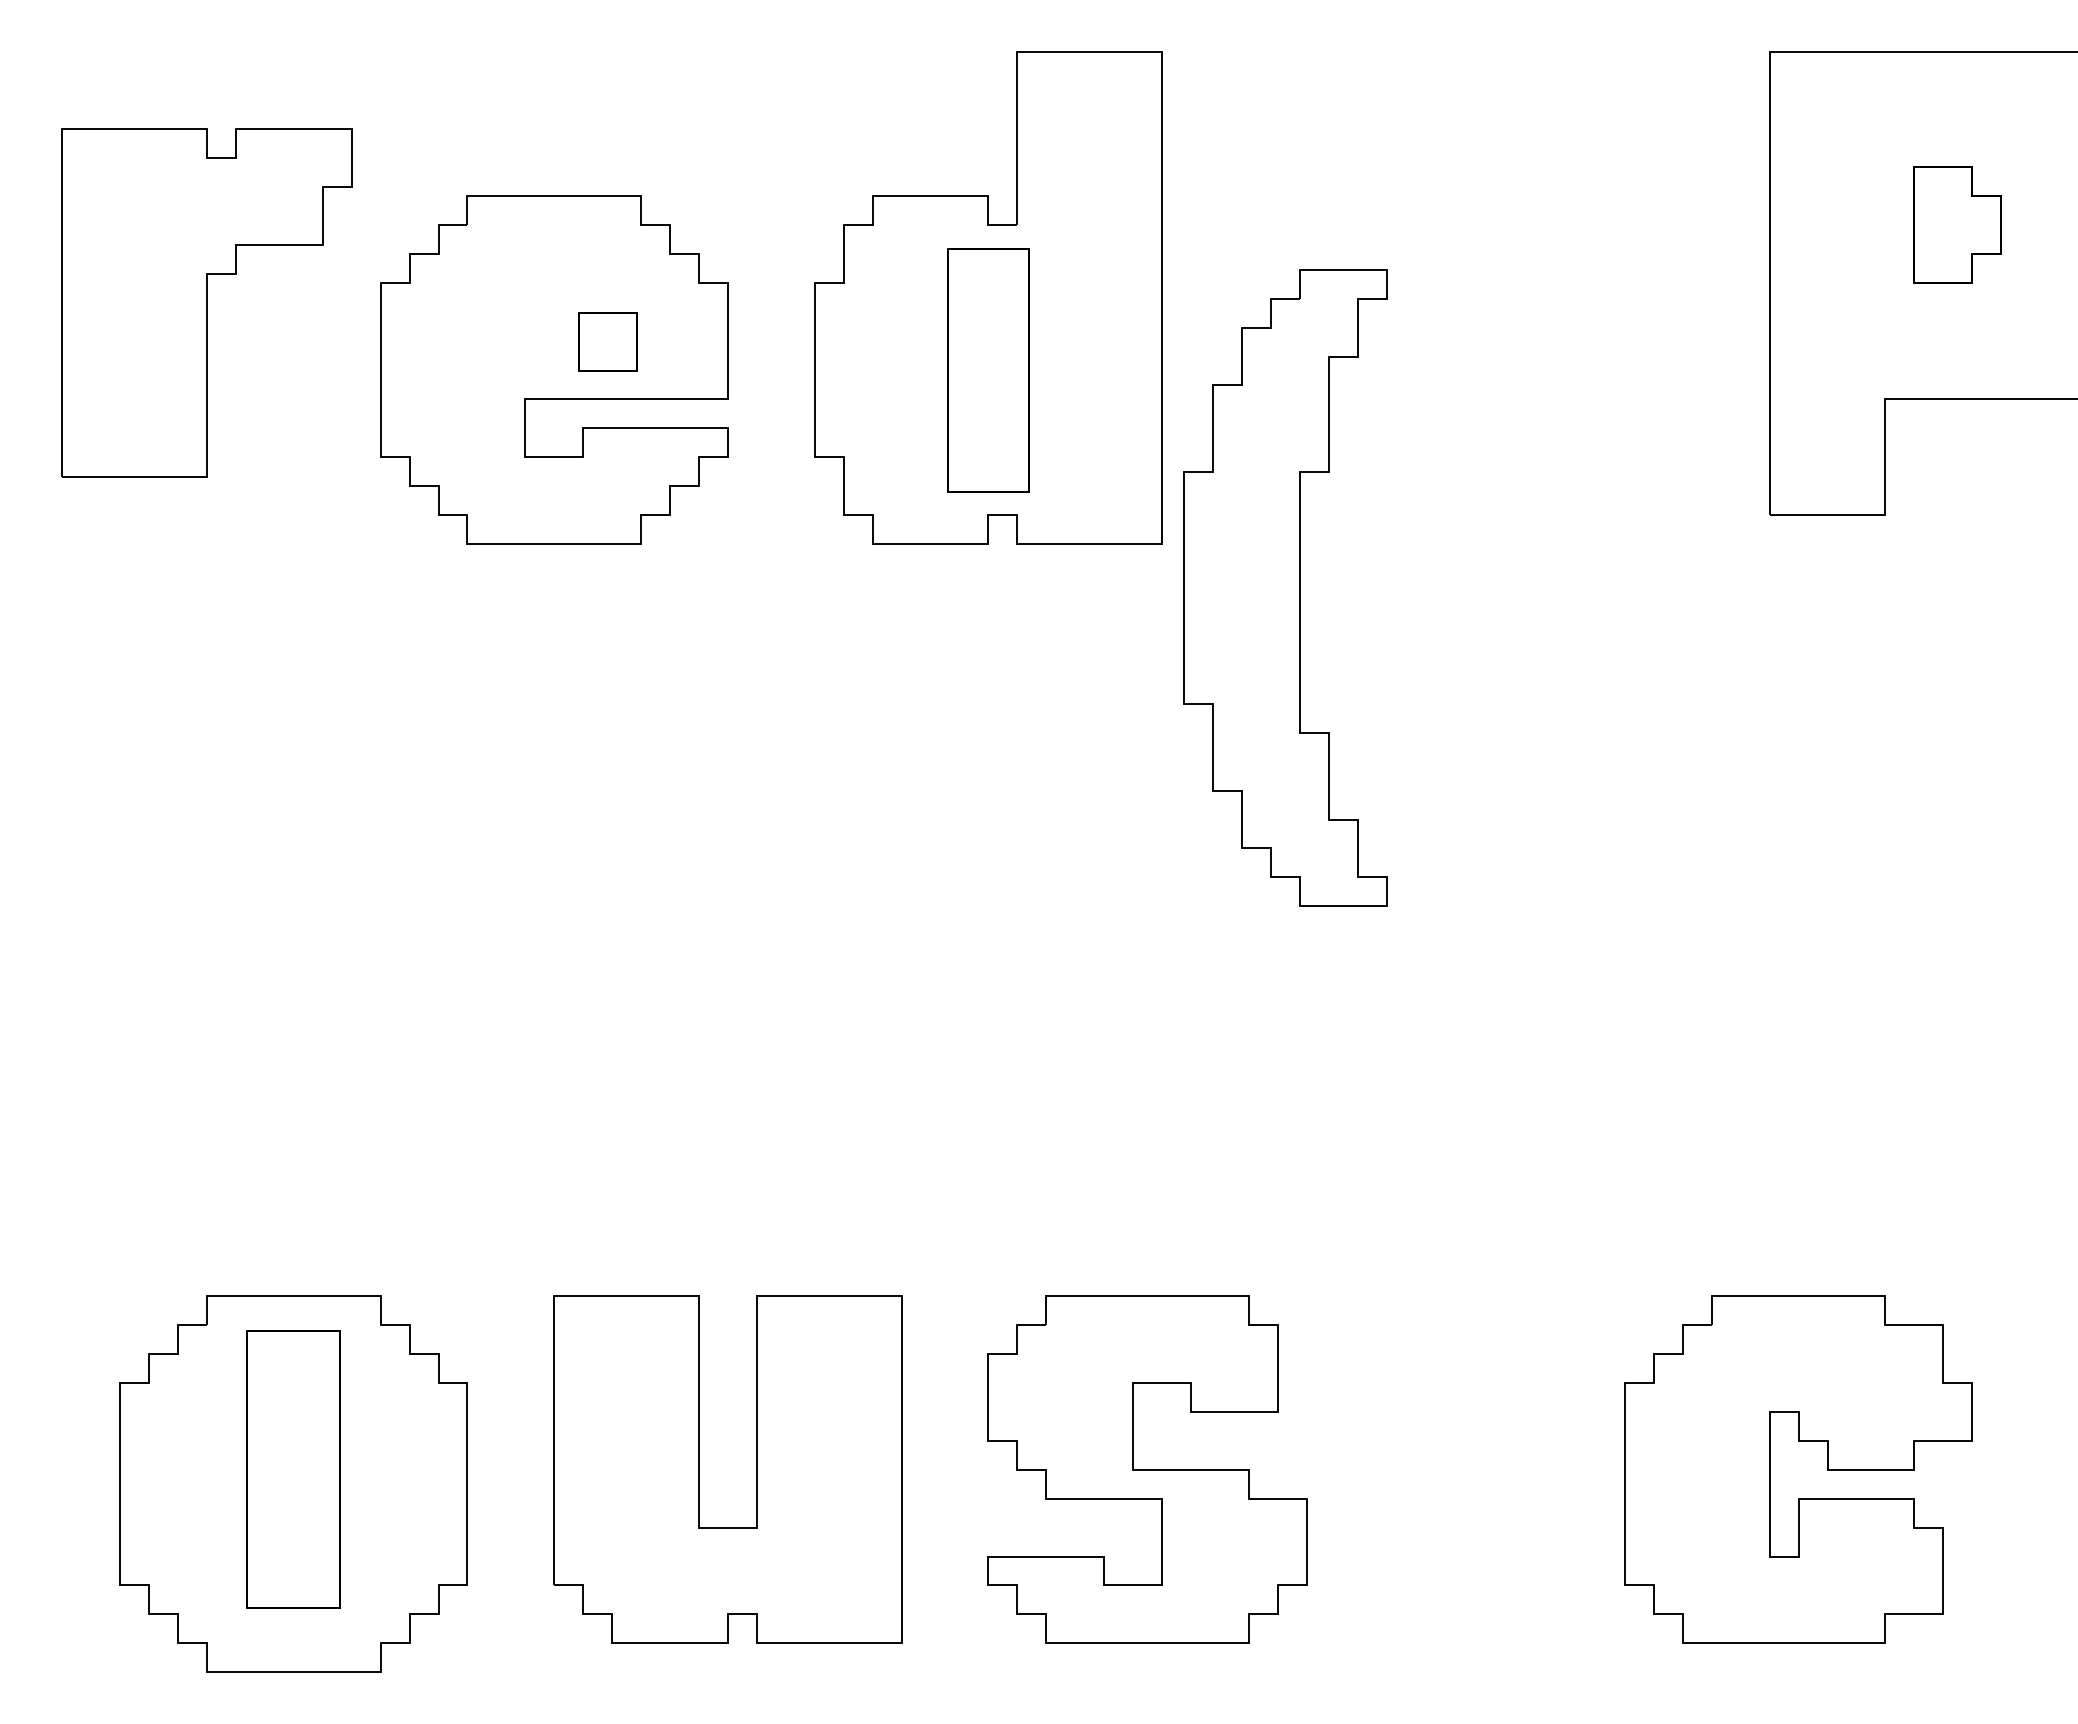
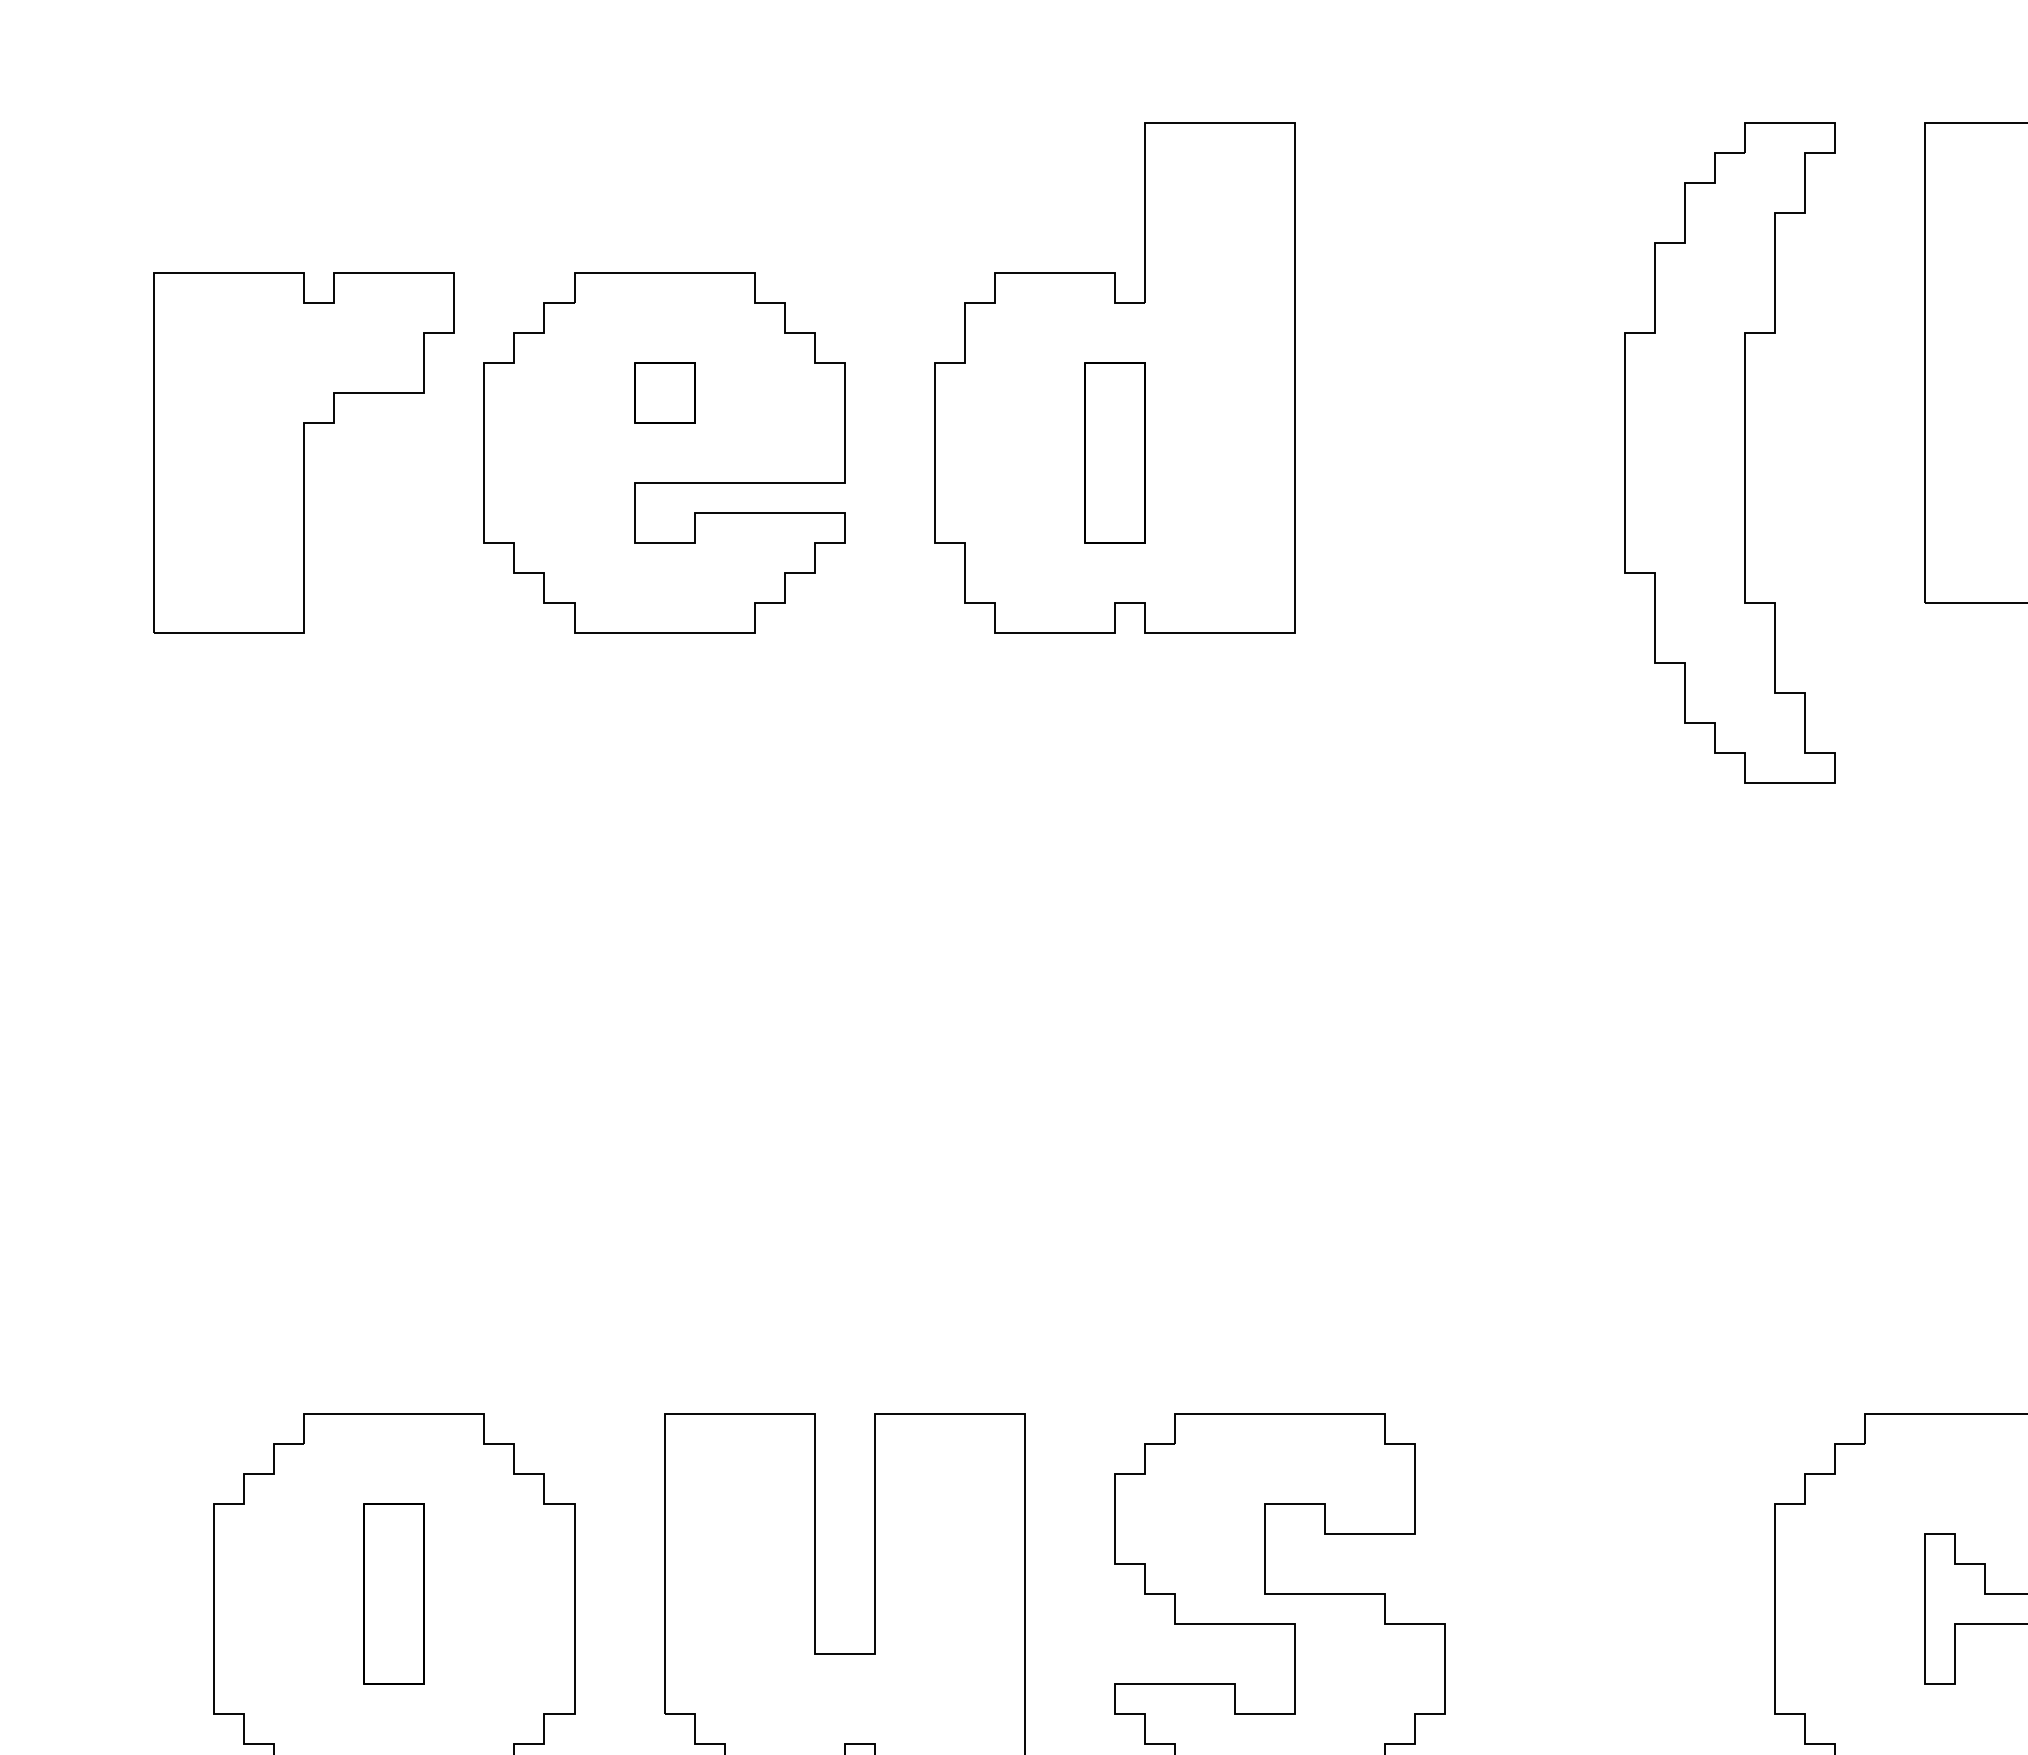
part: (206, 302) -> (303, 452), moved
part: (607, 341) -> (663, 392), moved
part: (987, 369) -> (1113, 452), size x0.71
part: (1285, 587) -> (1729, 452), moved
part: (293, 1469) -> (394, 1593), size x0.62

